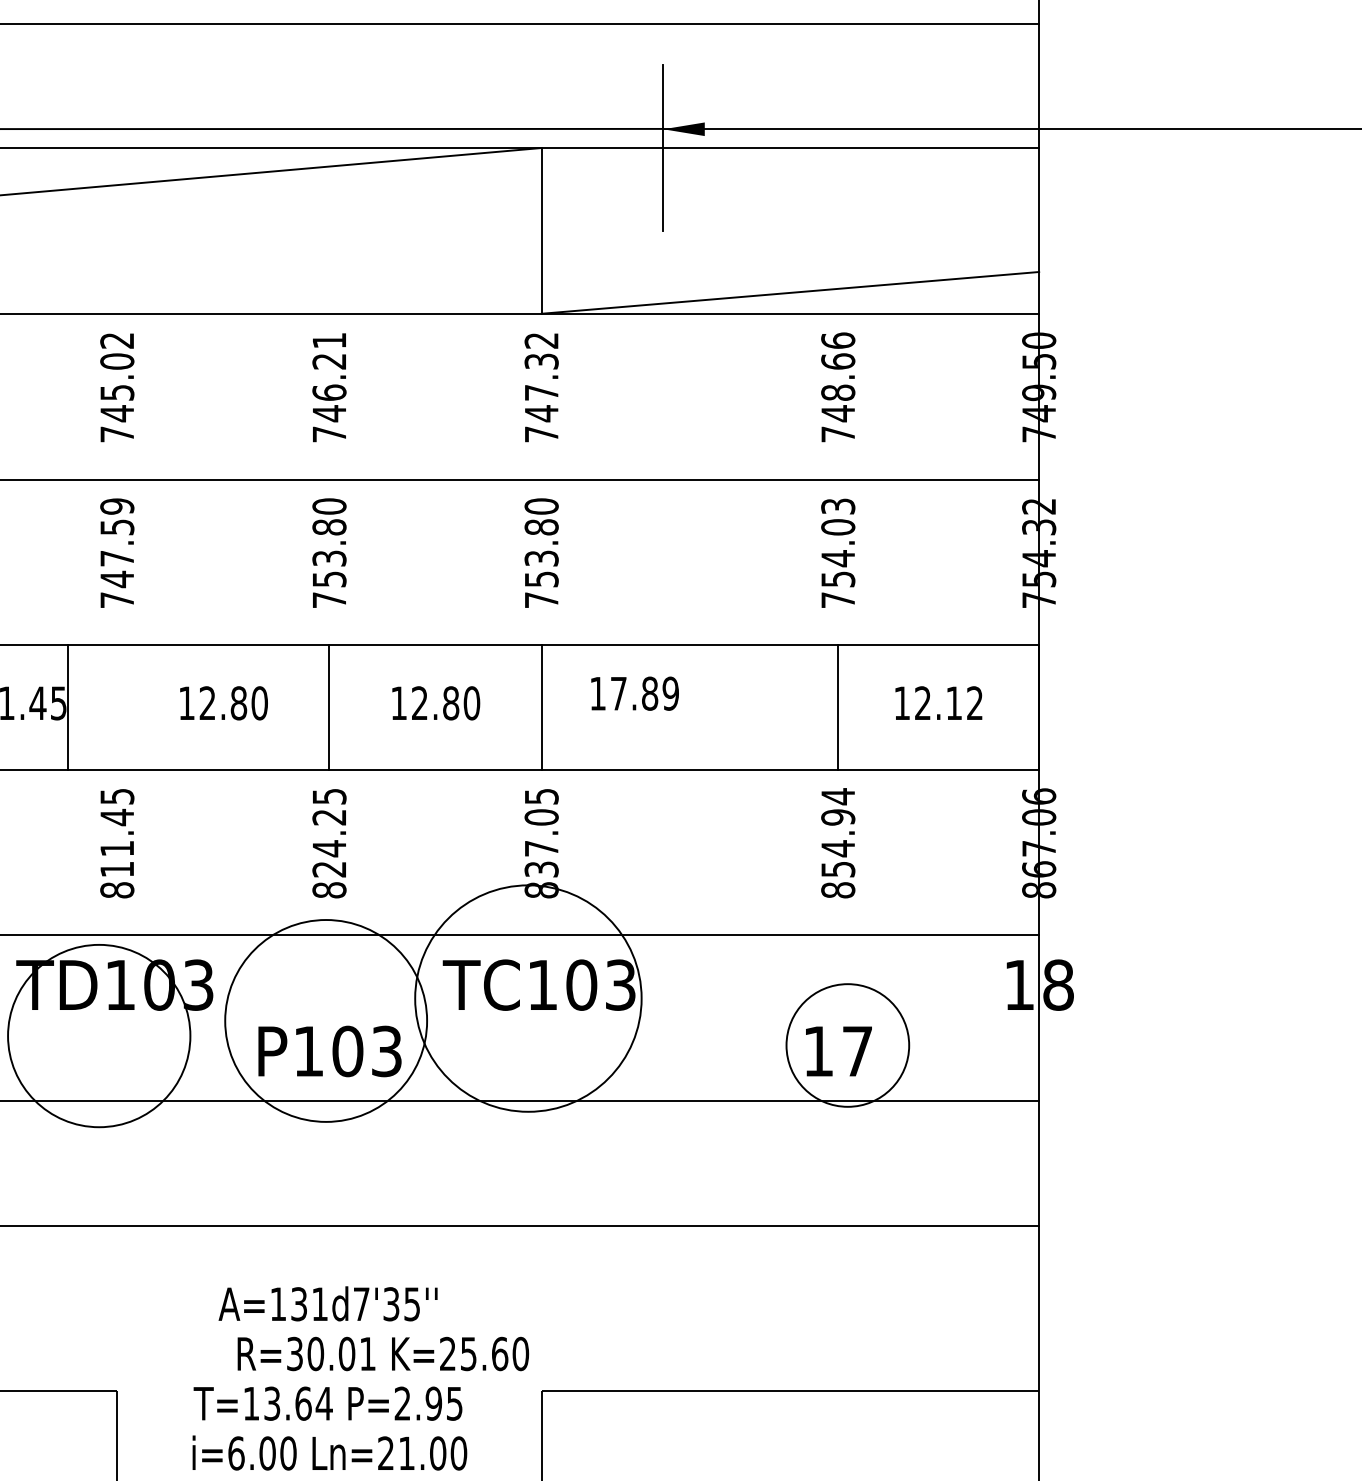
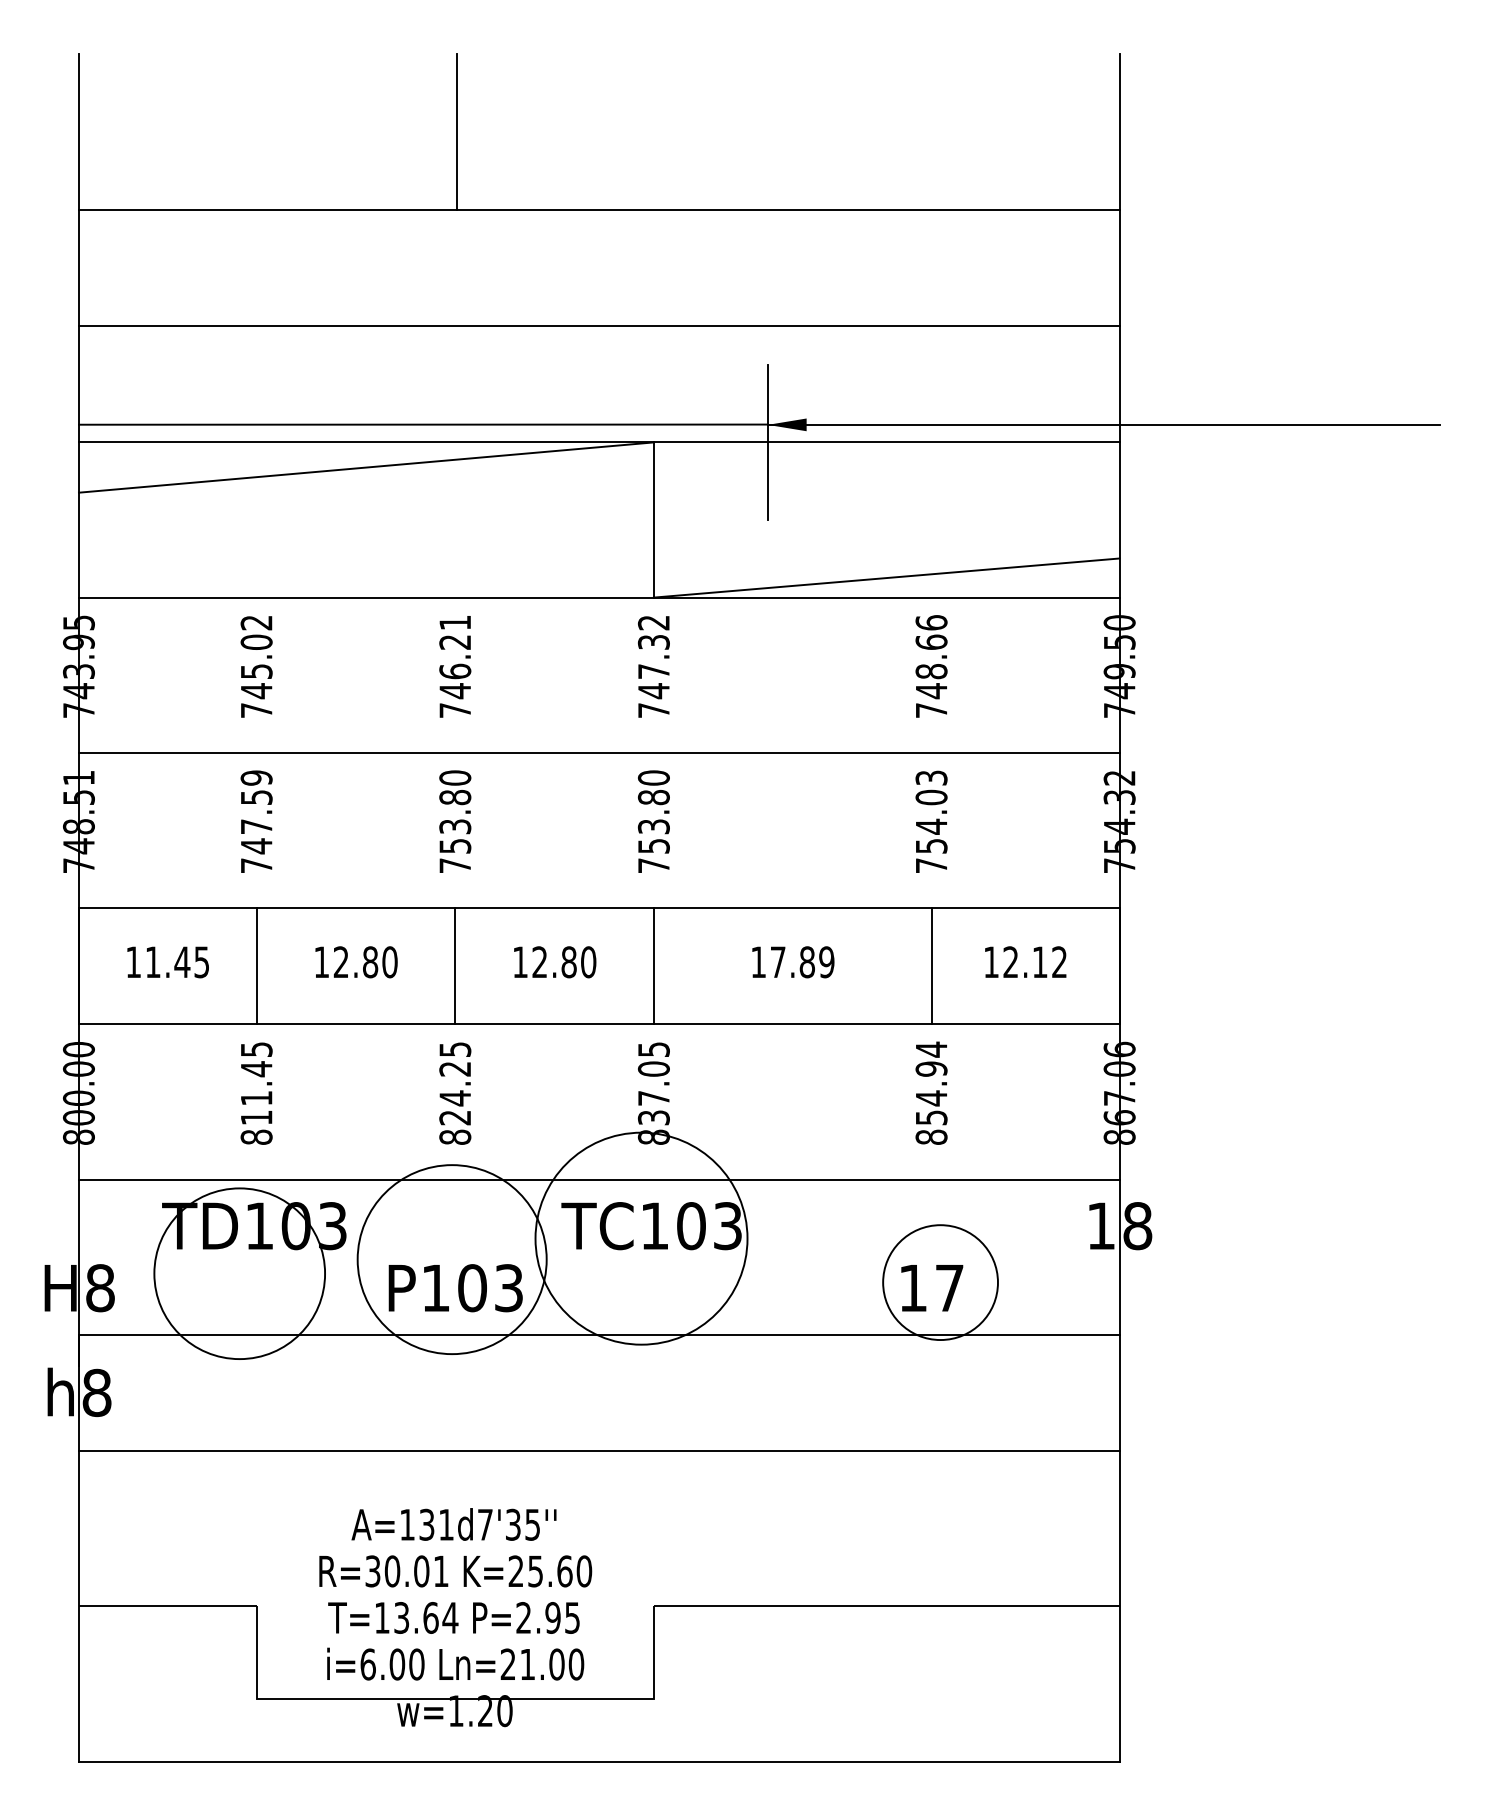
text: (635, 693) -> (793, 962), moved
line: (68, 706) -> (256, 965), moved
text: (383, 1354) -> (455, 1571), moved

